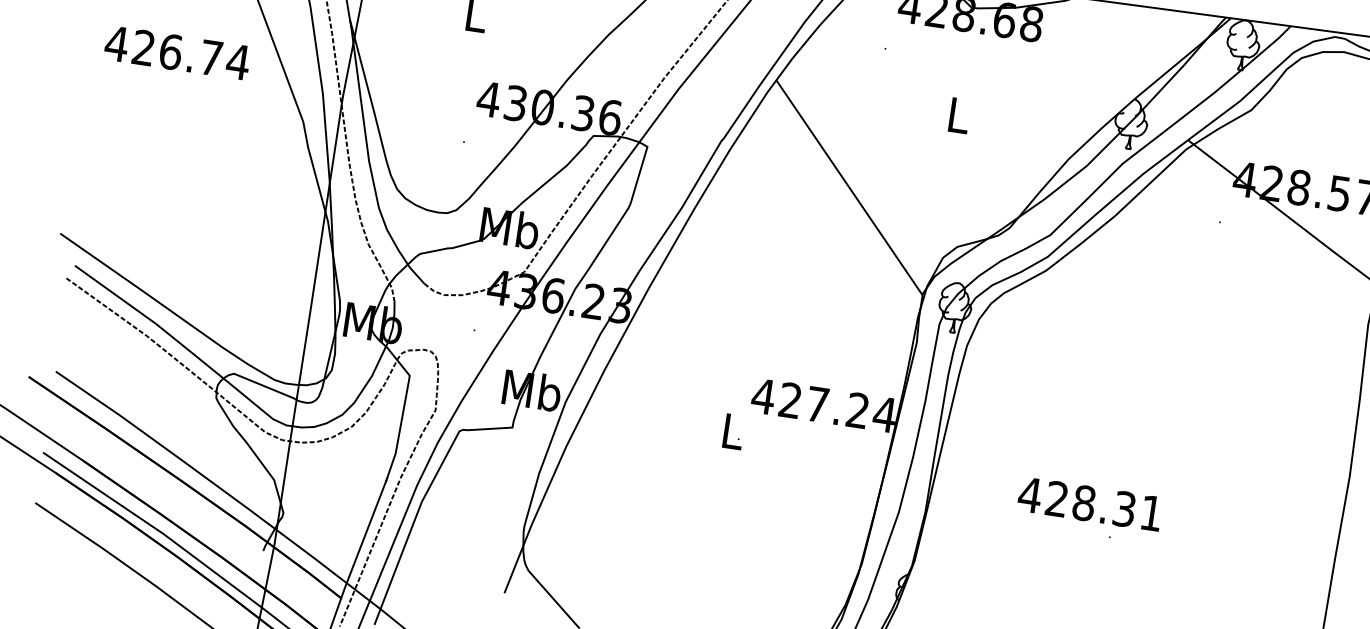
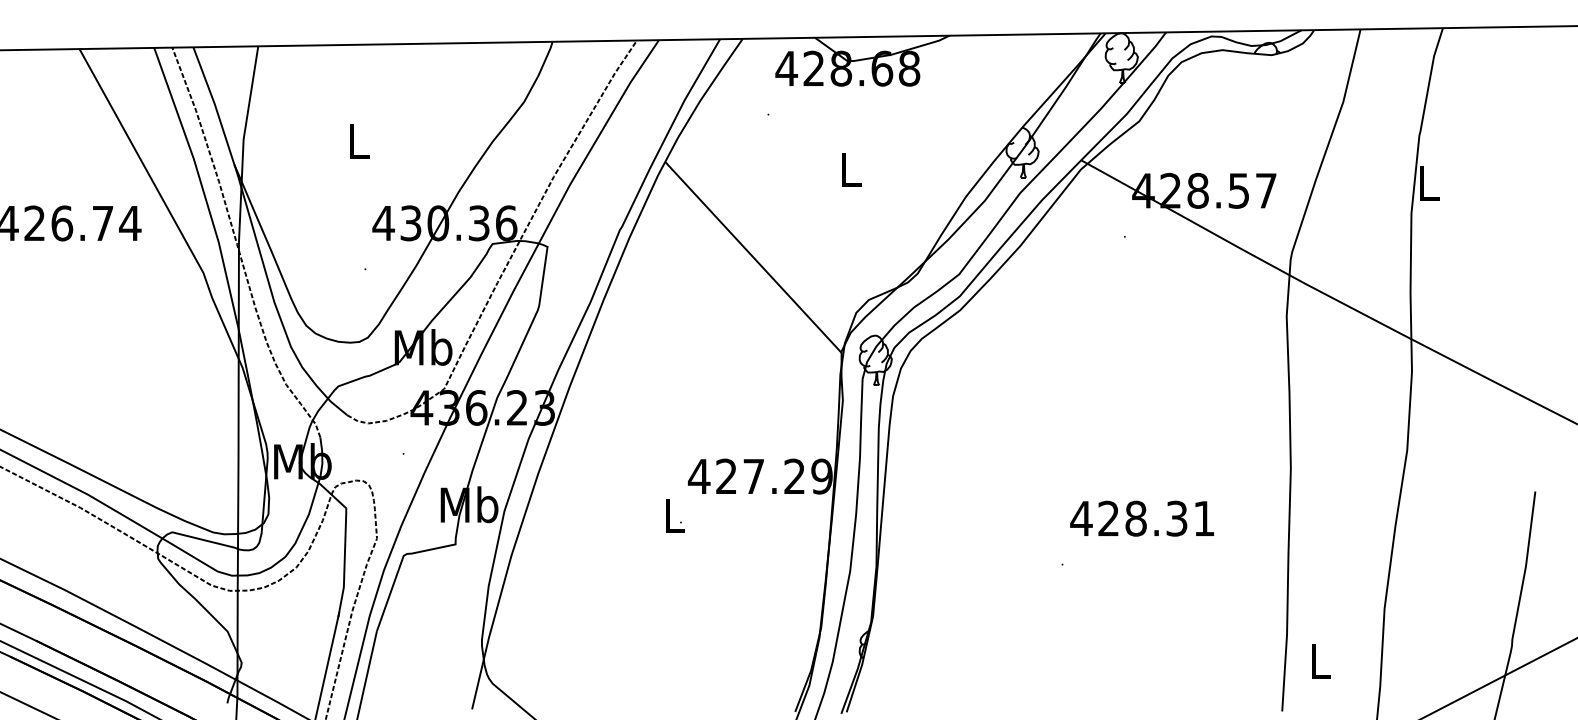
text: (884, 414) -> (821, 476), 427.24 -> 427.29
text: (1089, 503) -> (1141, 518), moved

